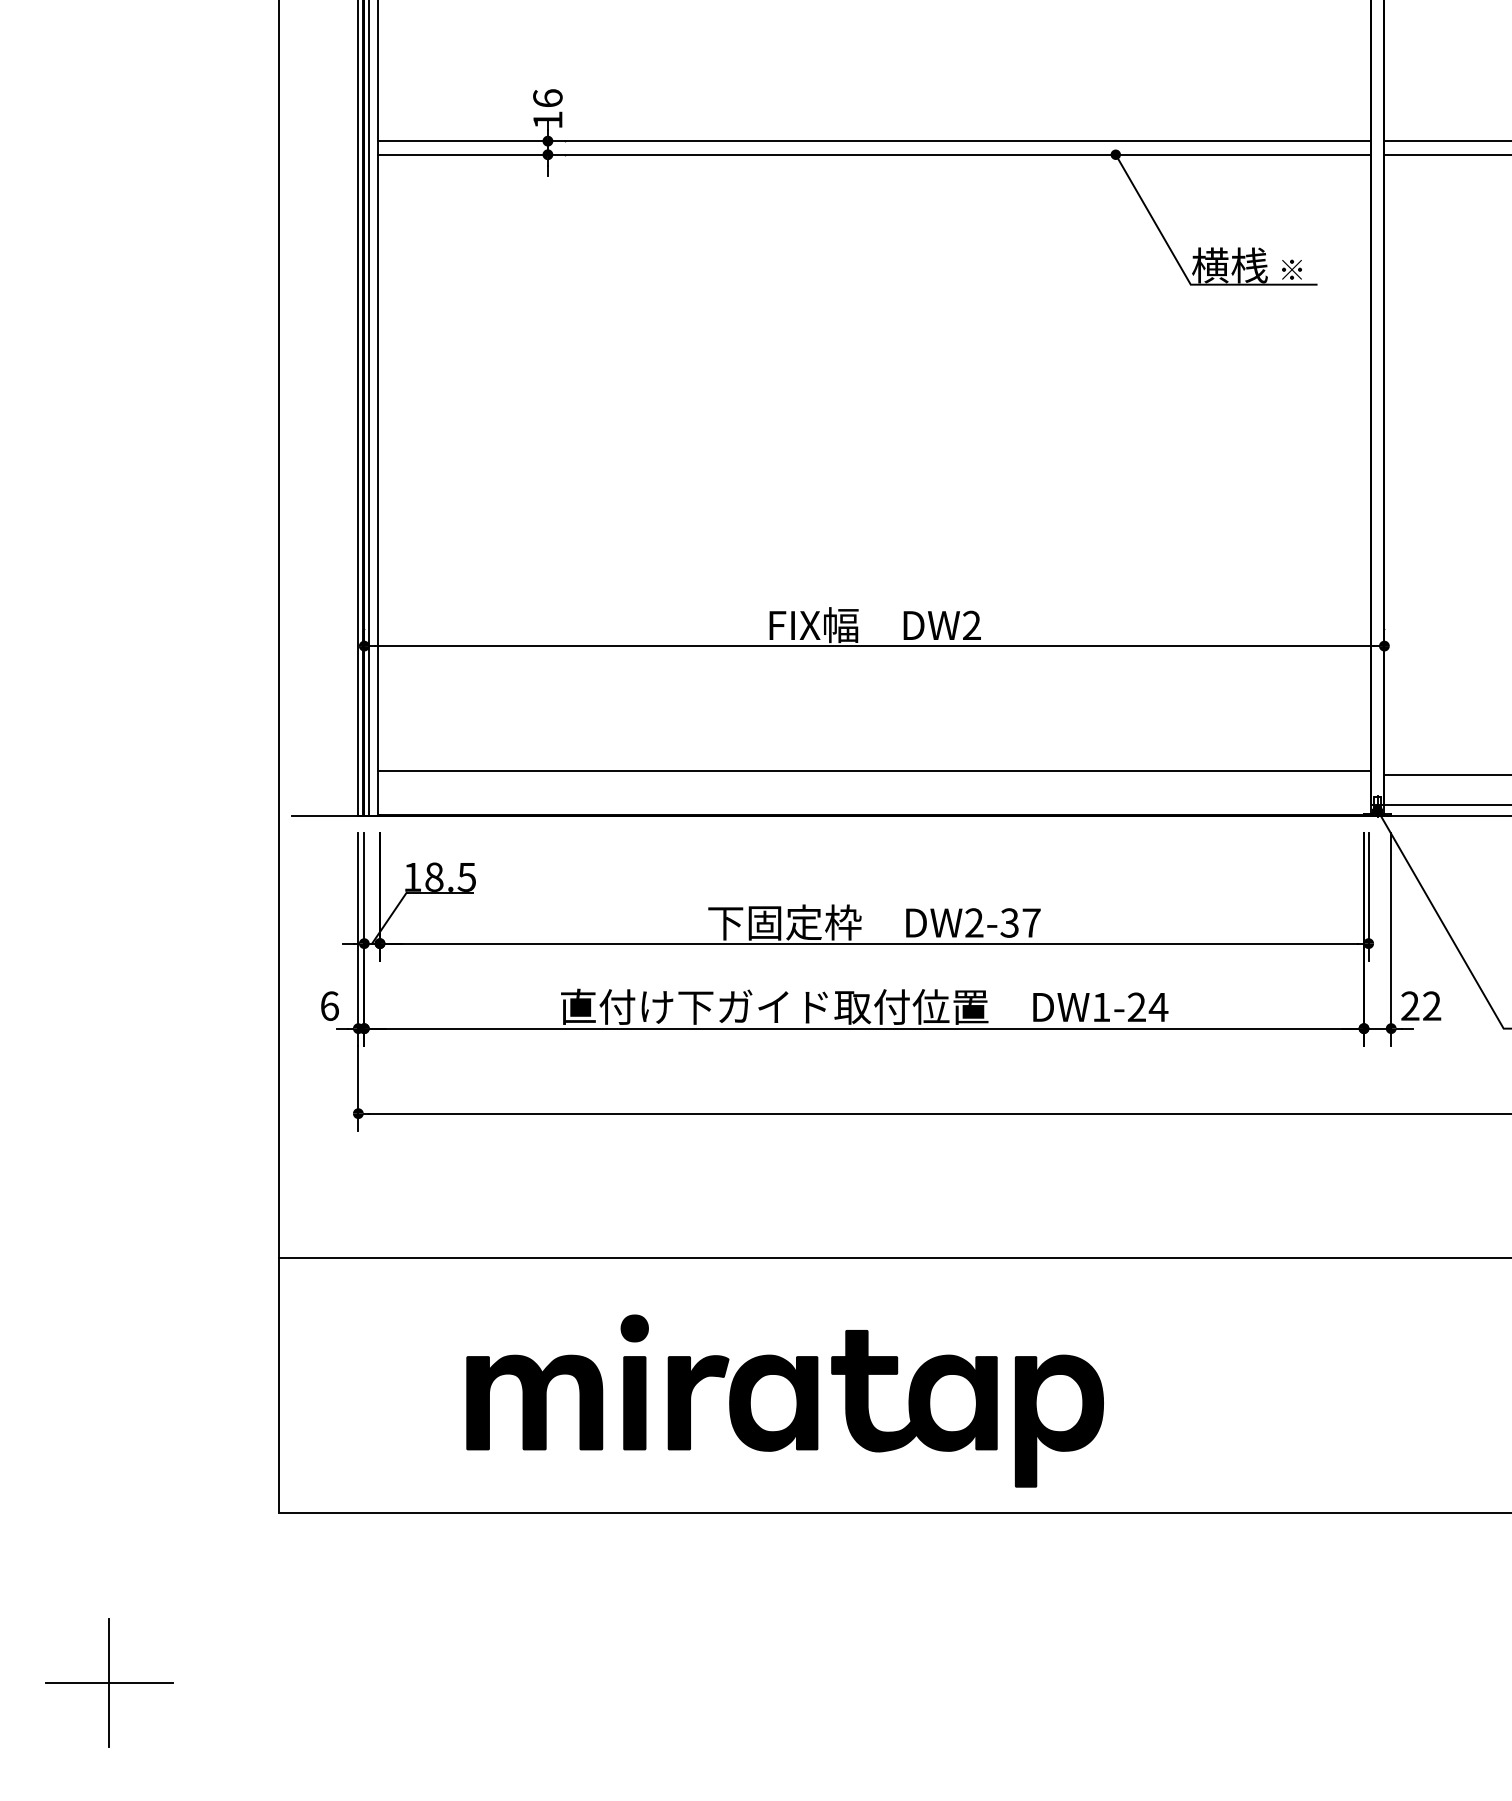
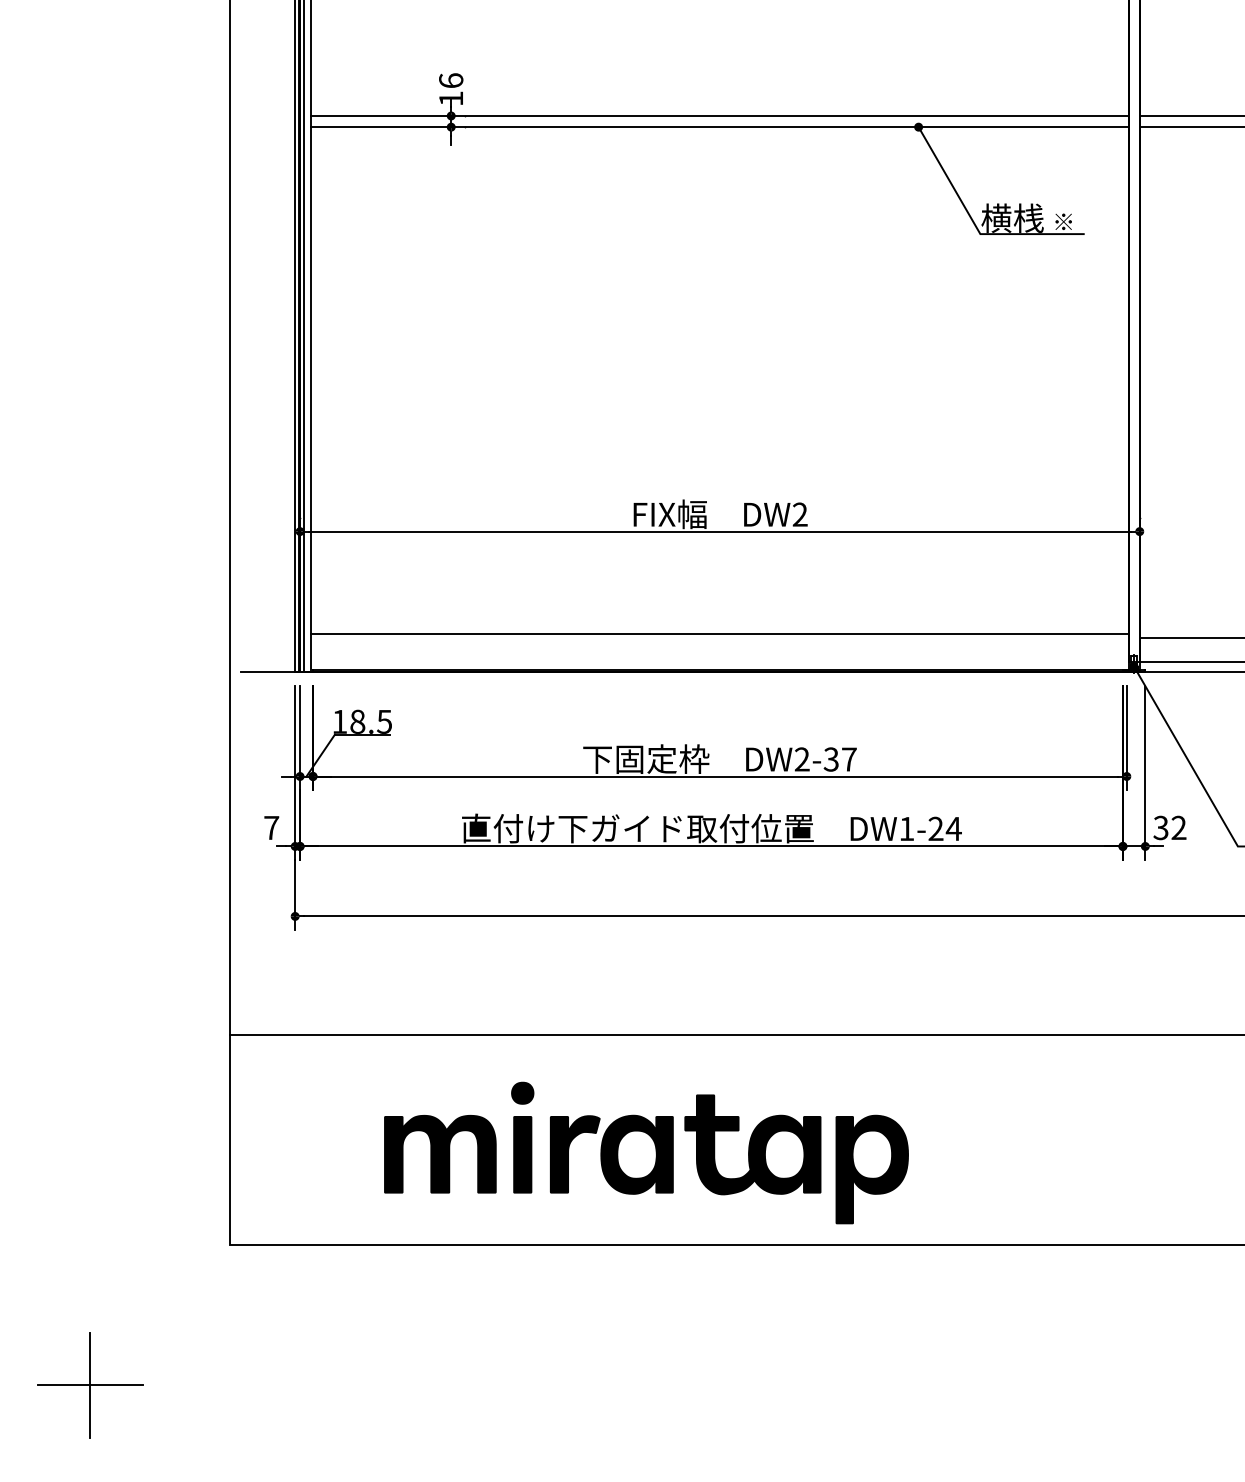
text: (329, 1005) -> (271, 827), 6 -> 7
text: (1410, 1005) -> (1161, 827), 22 -> 32

